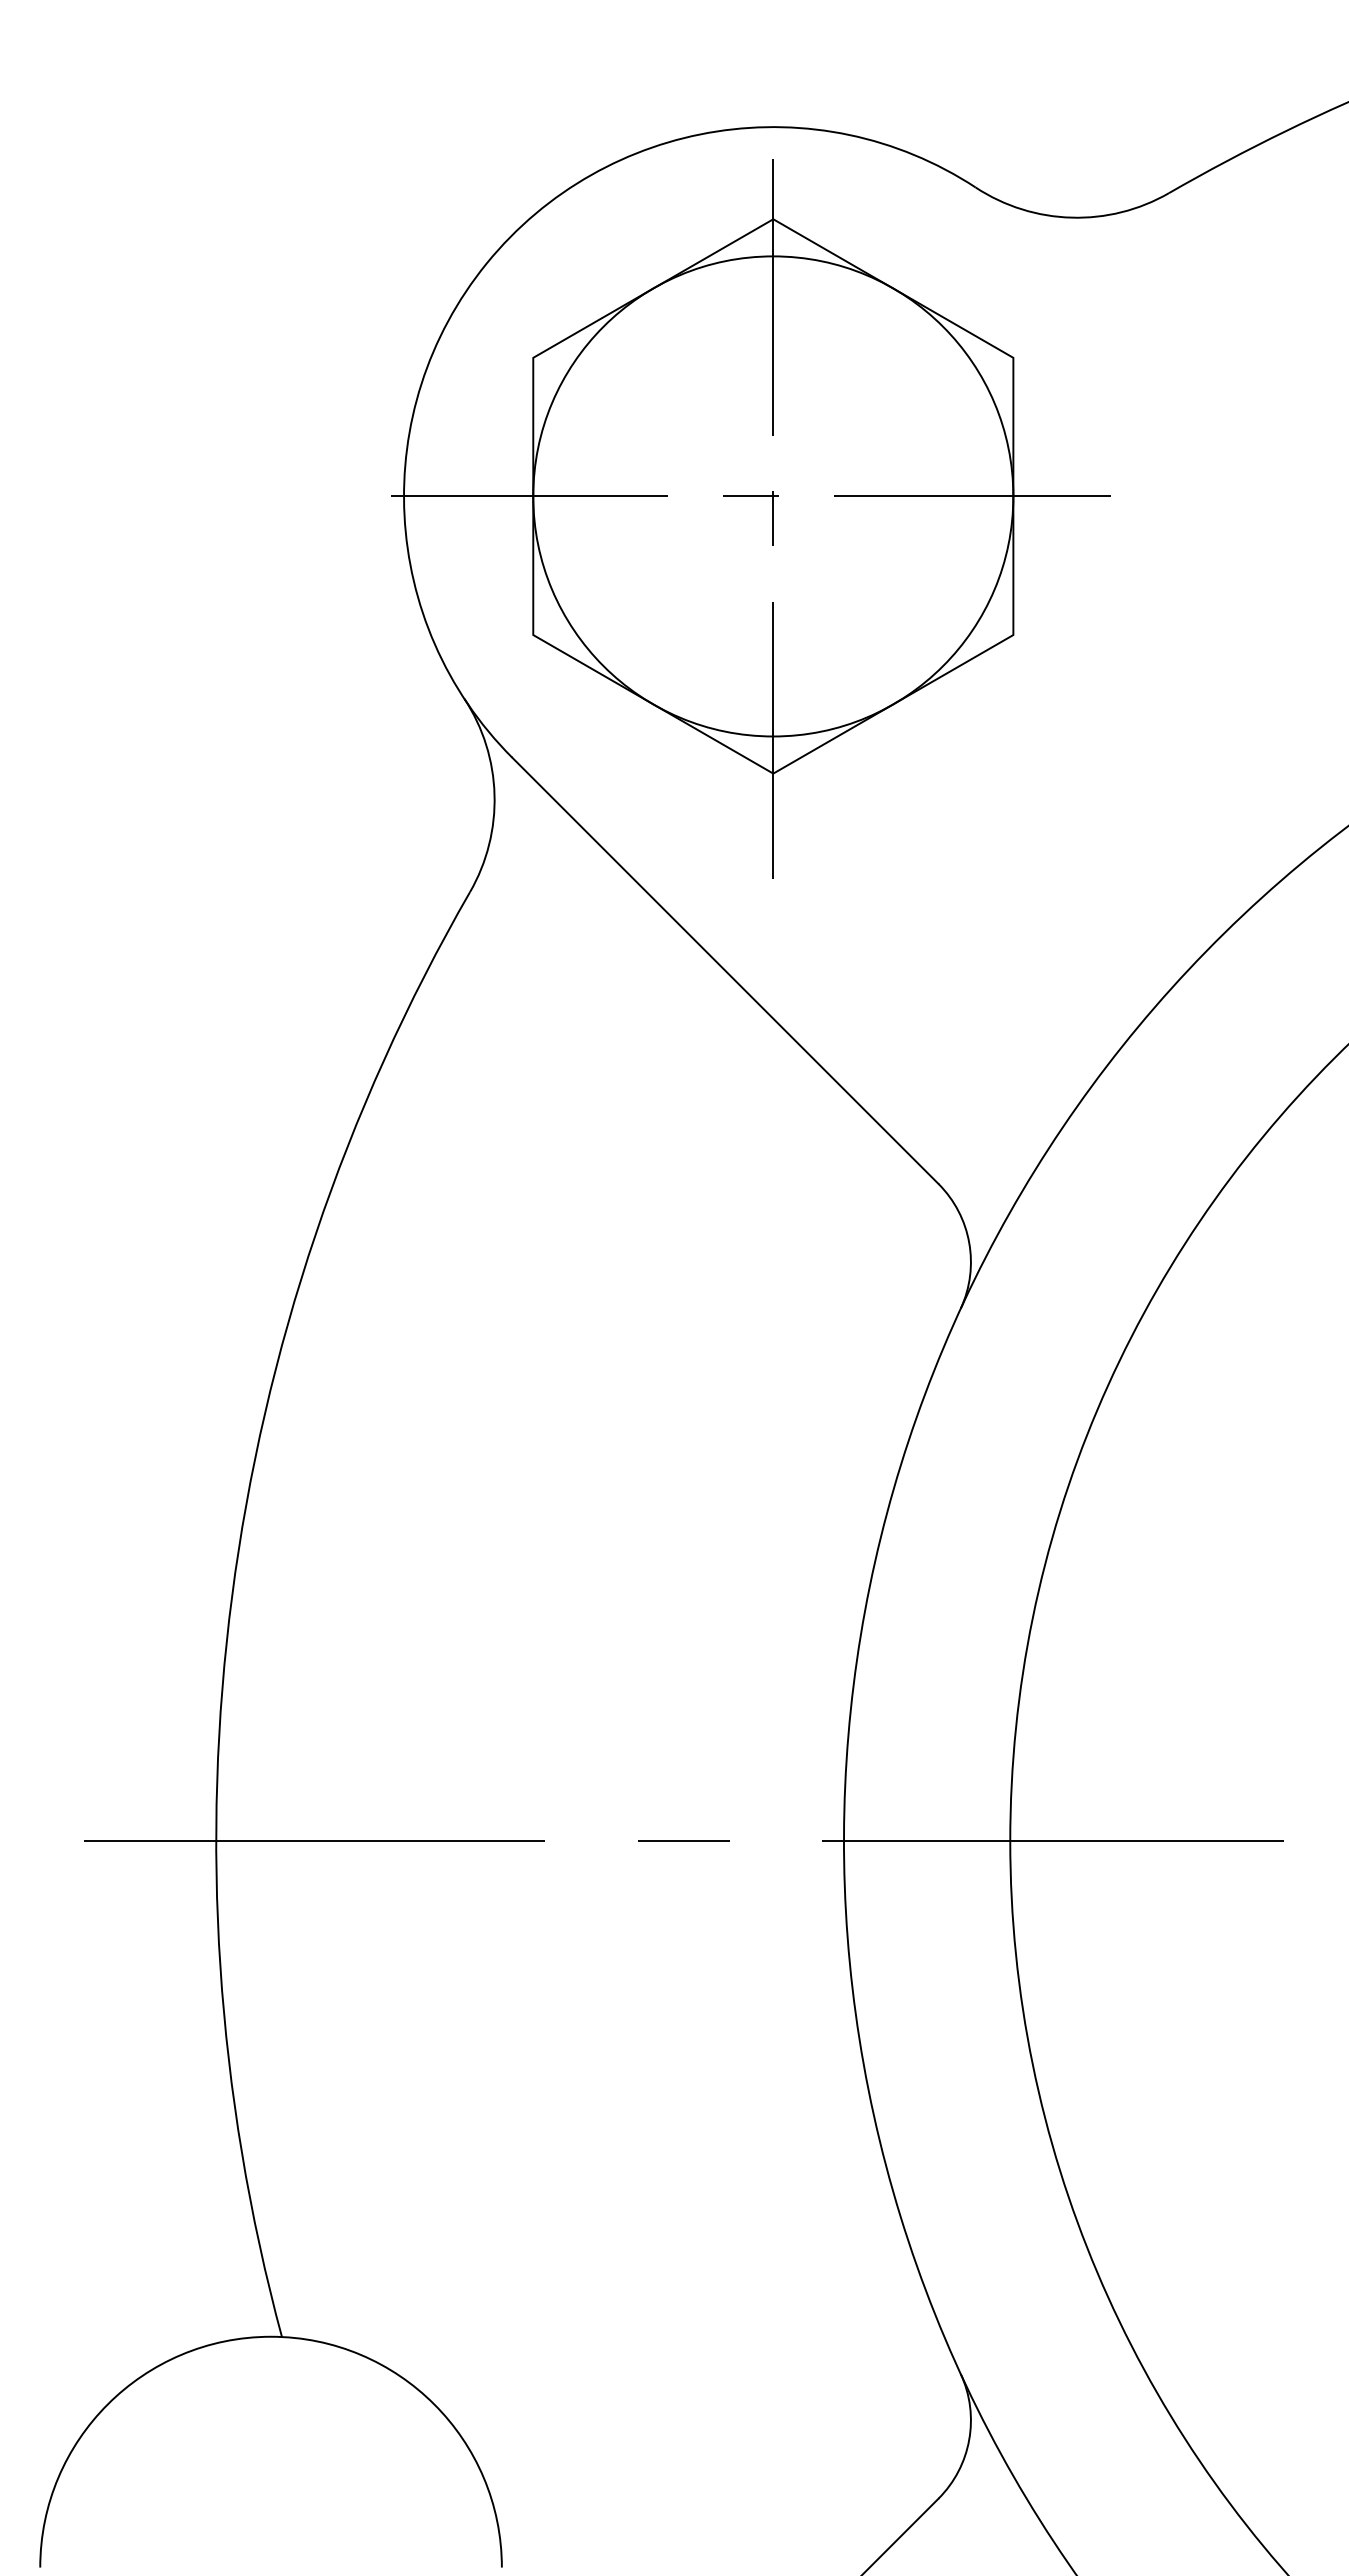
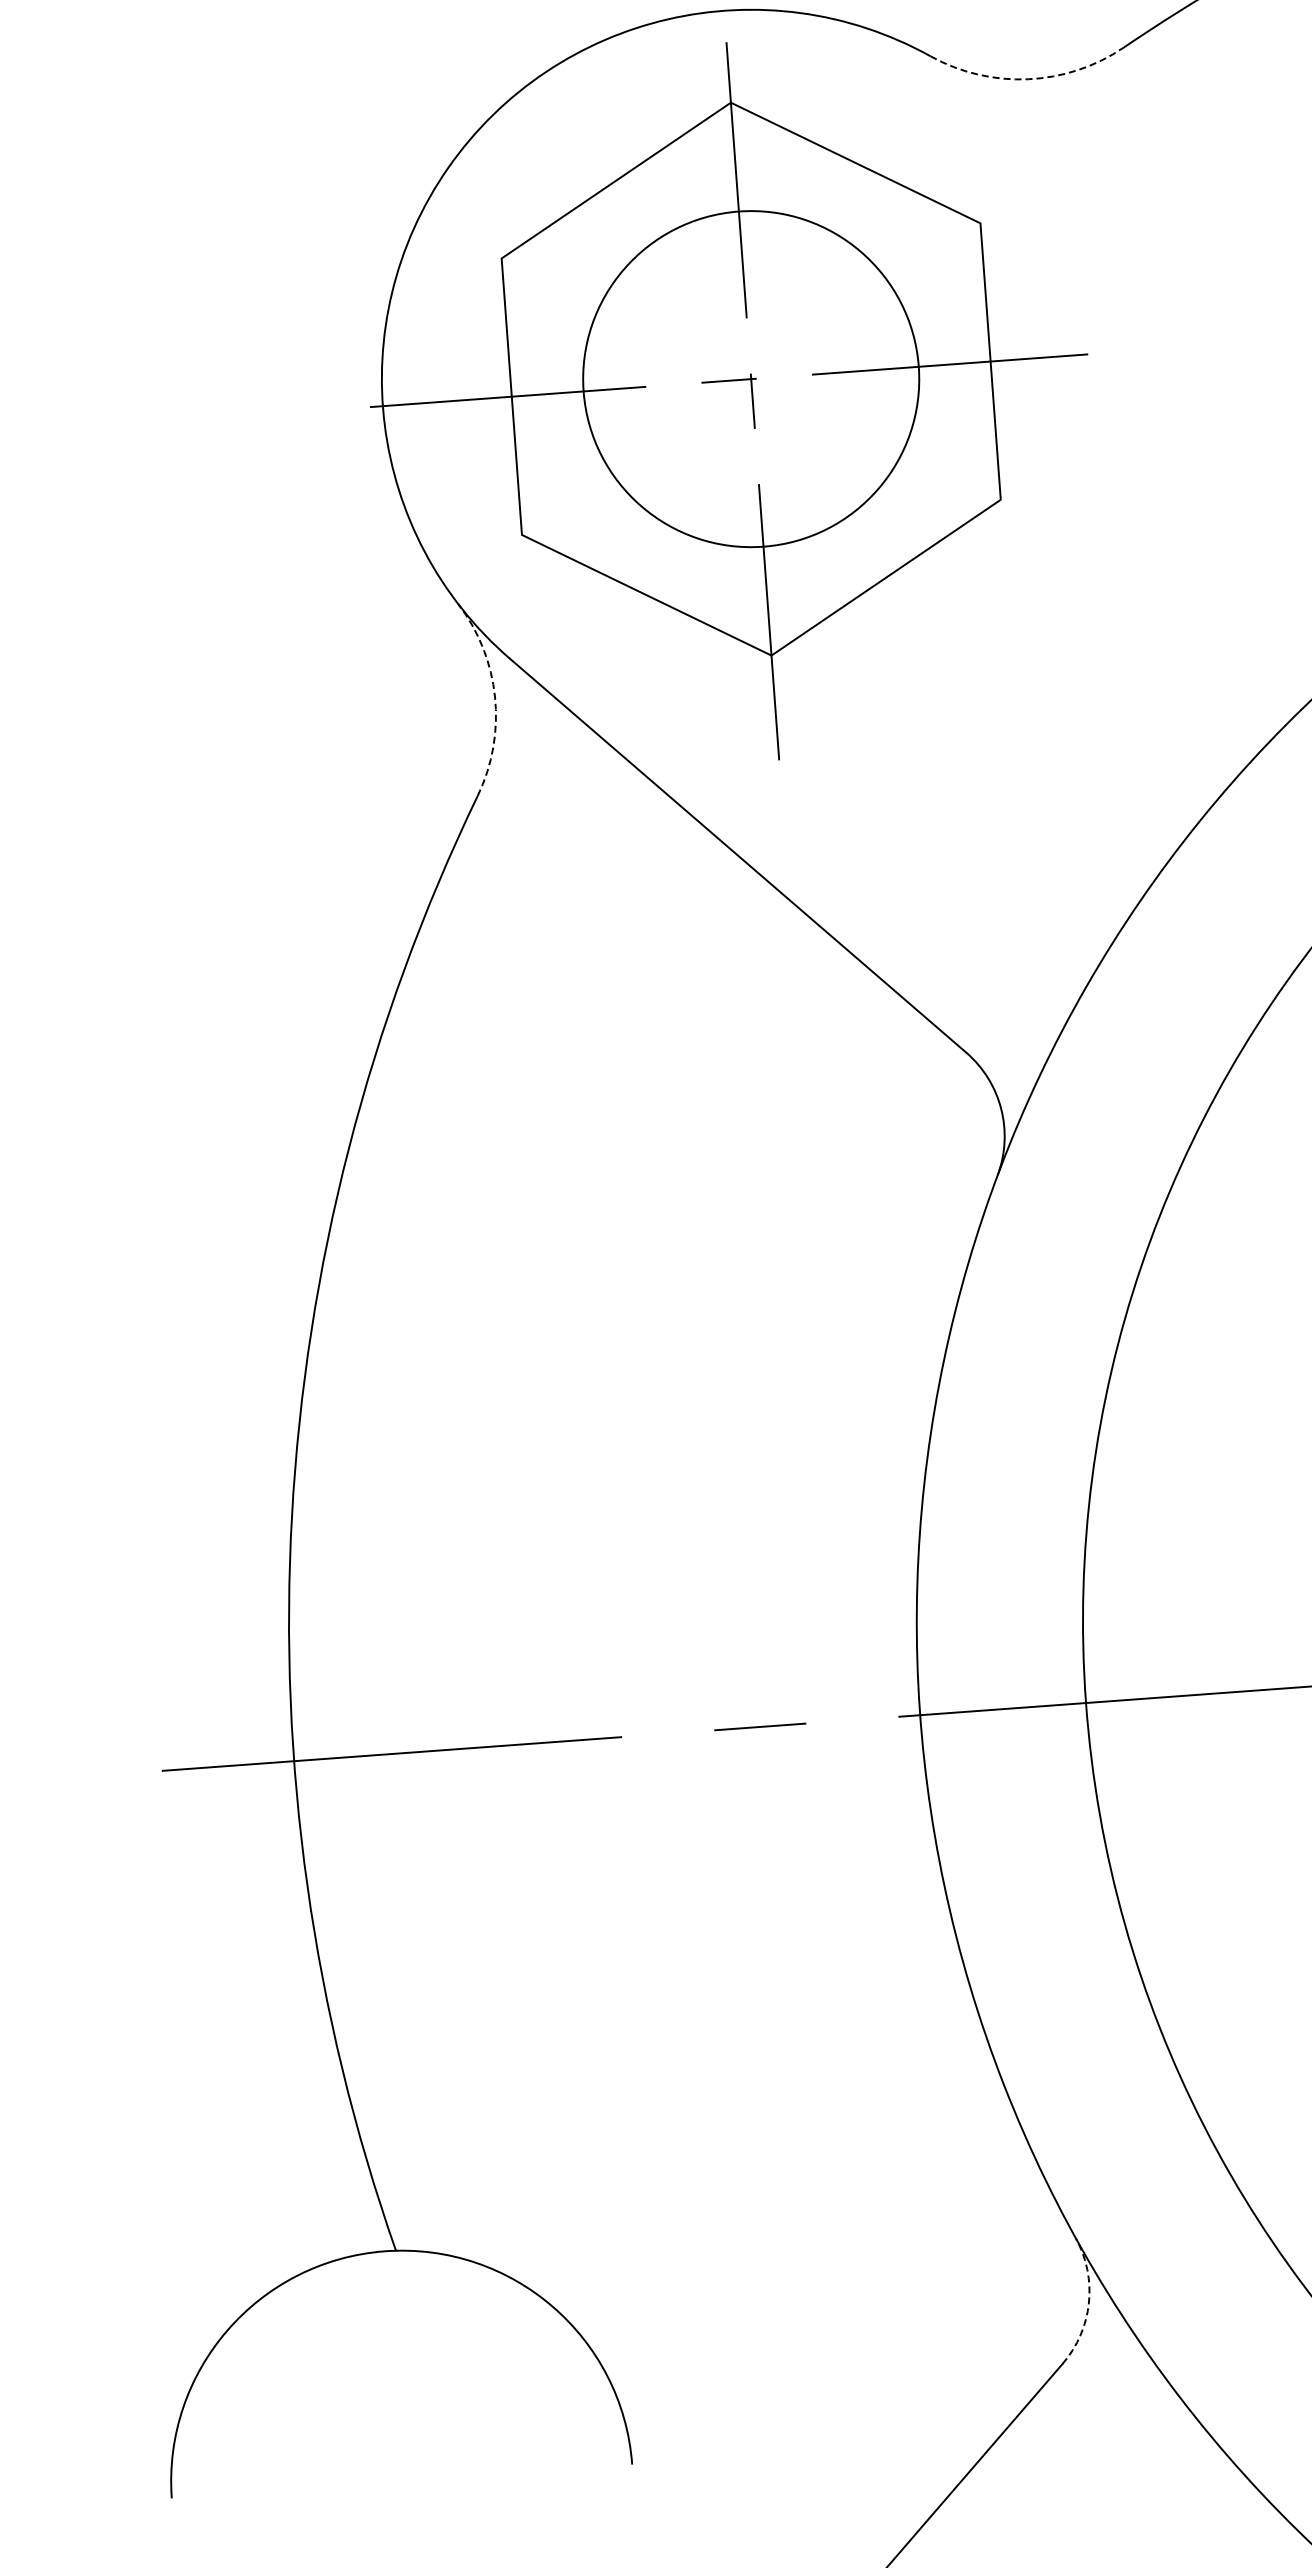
arc: (1071, 217) -> (1028, 79), solid -> dashed
circle: (773, 496) -> (751, 379), size x0.7
arc: (494, 794) -> (494, 696), solid -> dashed
arc: (969, 2439) -> (1089, 2302), solid -> dashed

